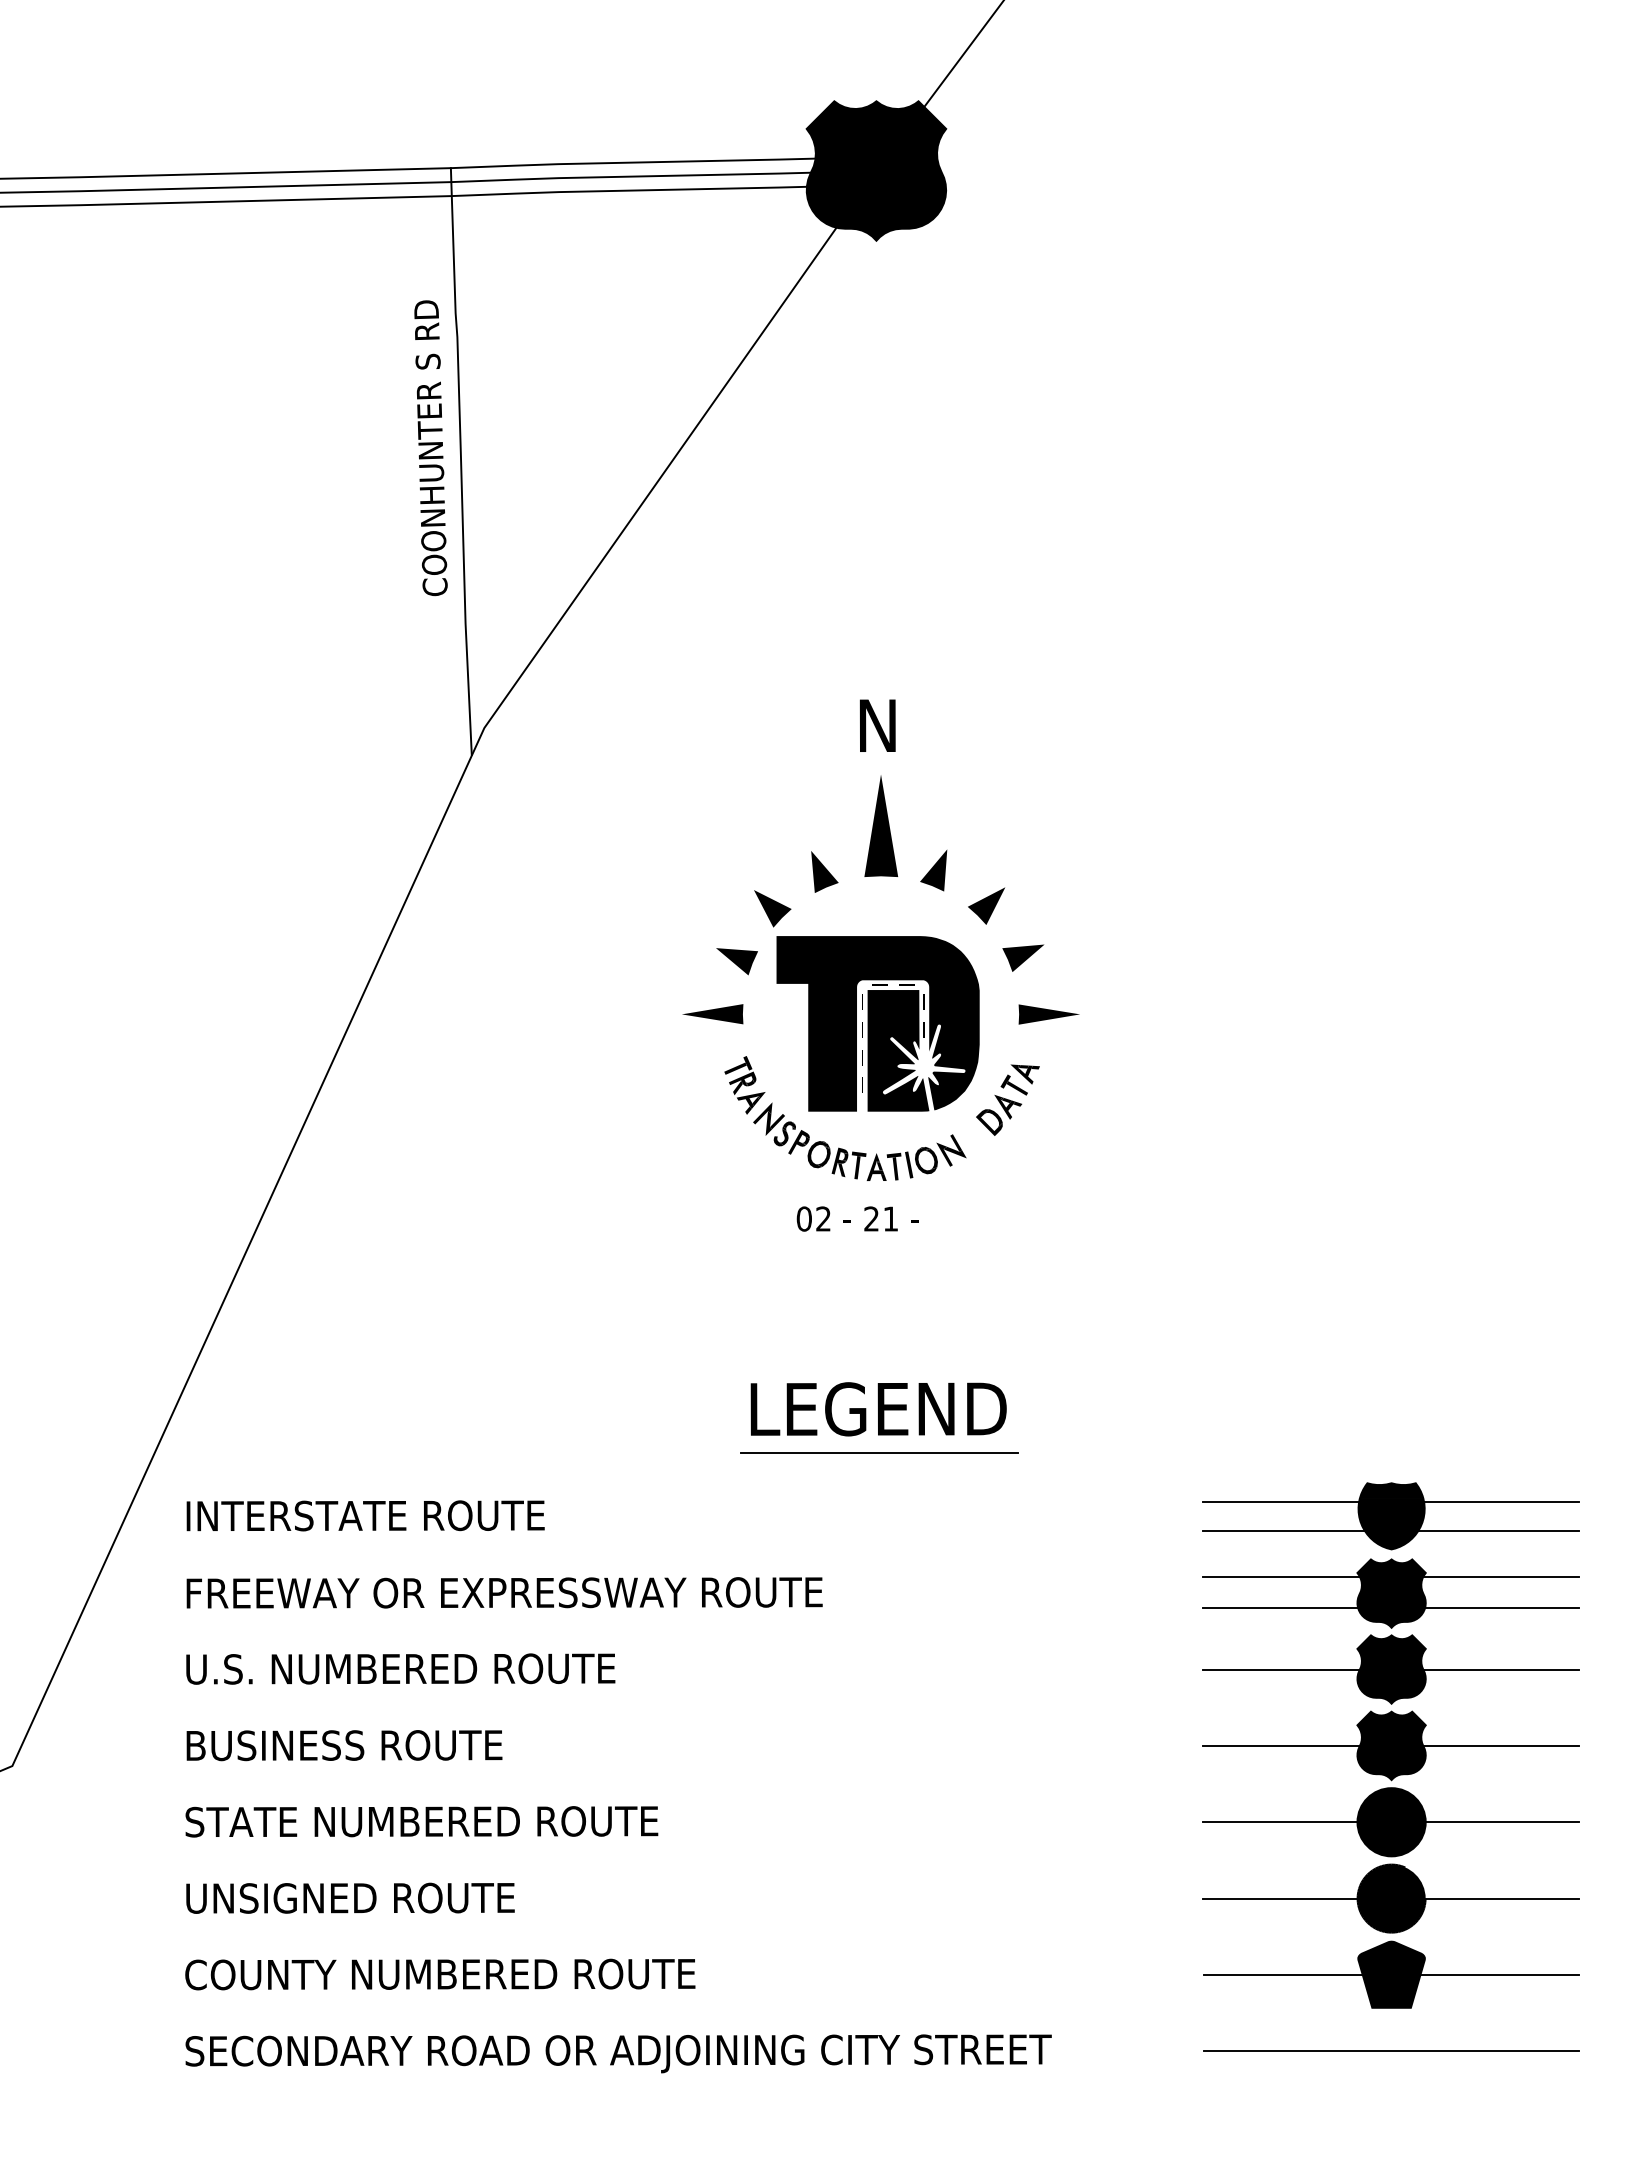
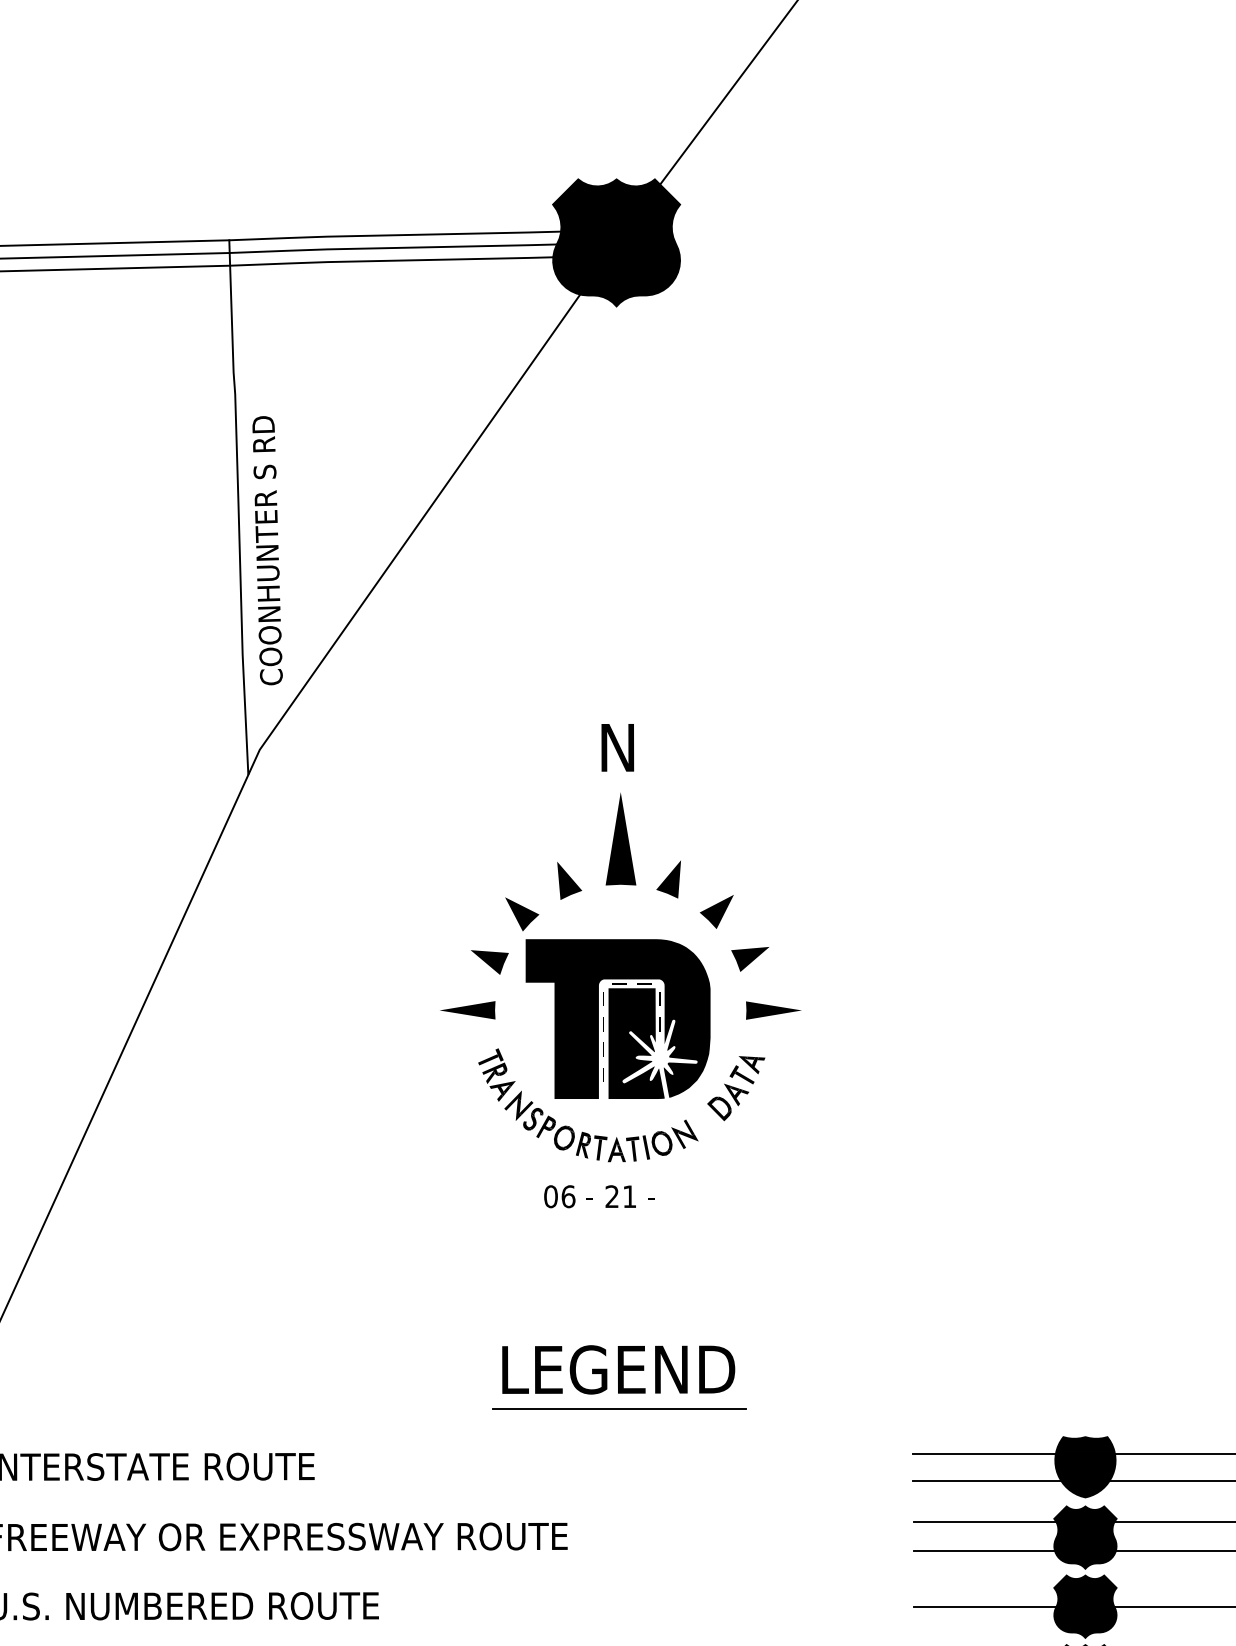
text: (430, 448) -> (267, 550), moved
text: (823, 1218) -> (568, 1196), 02 -> 06

